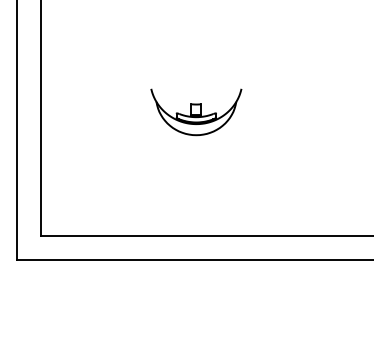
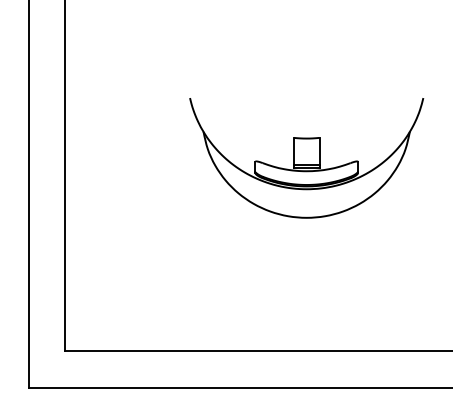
part: (196, 112) -> (306, 159), size x1.67

